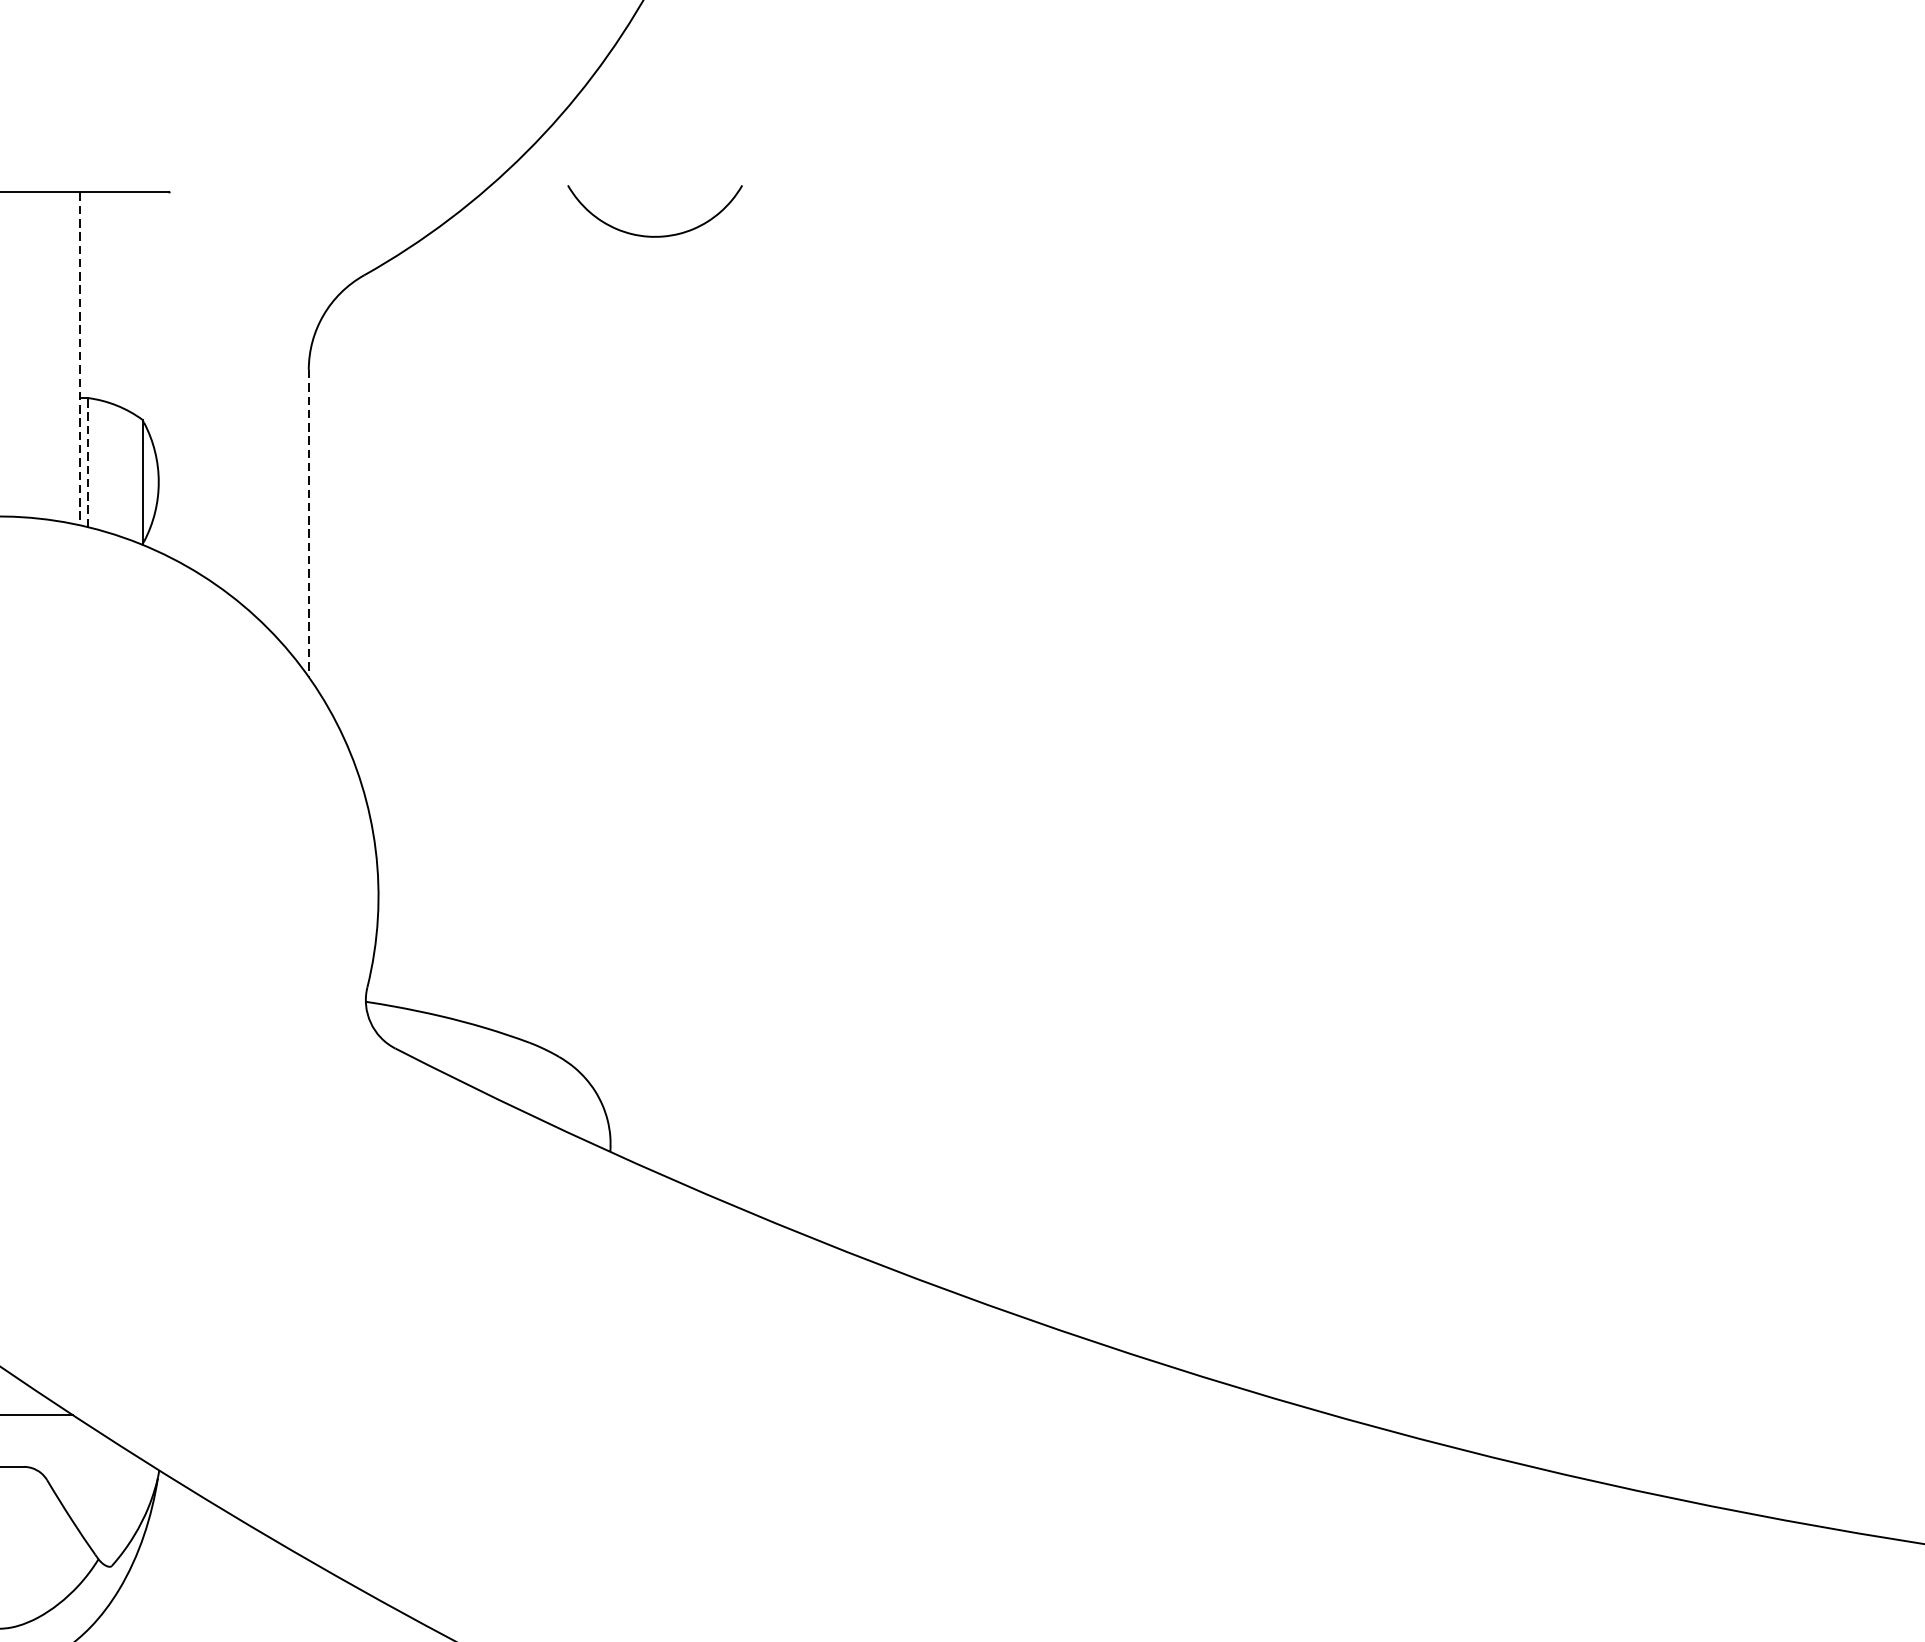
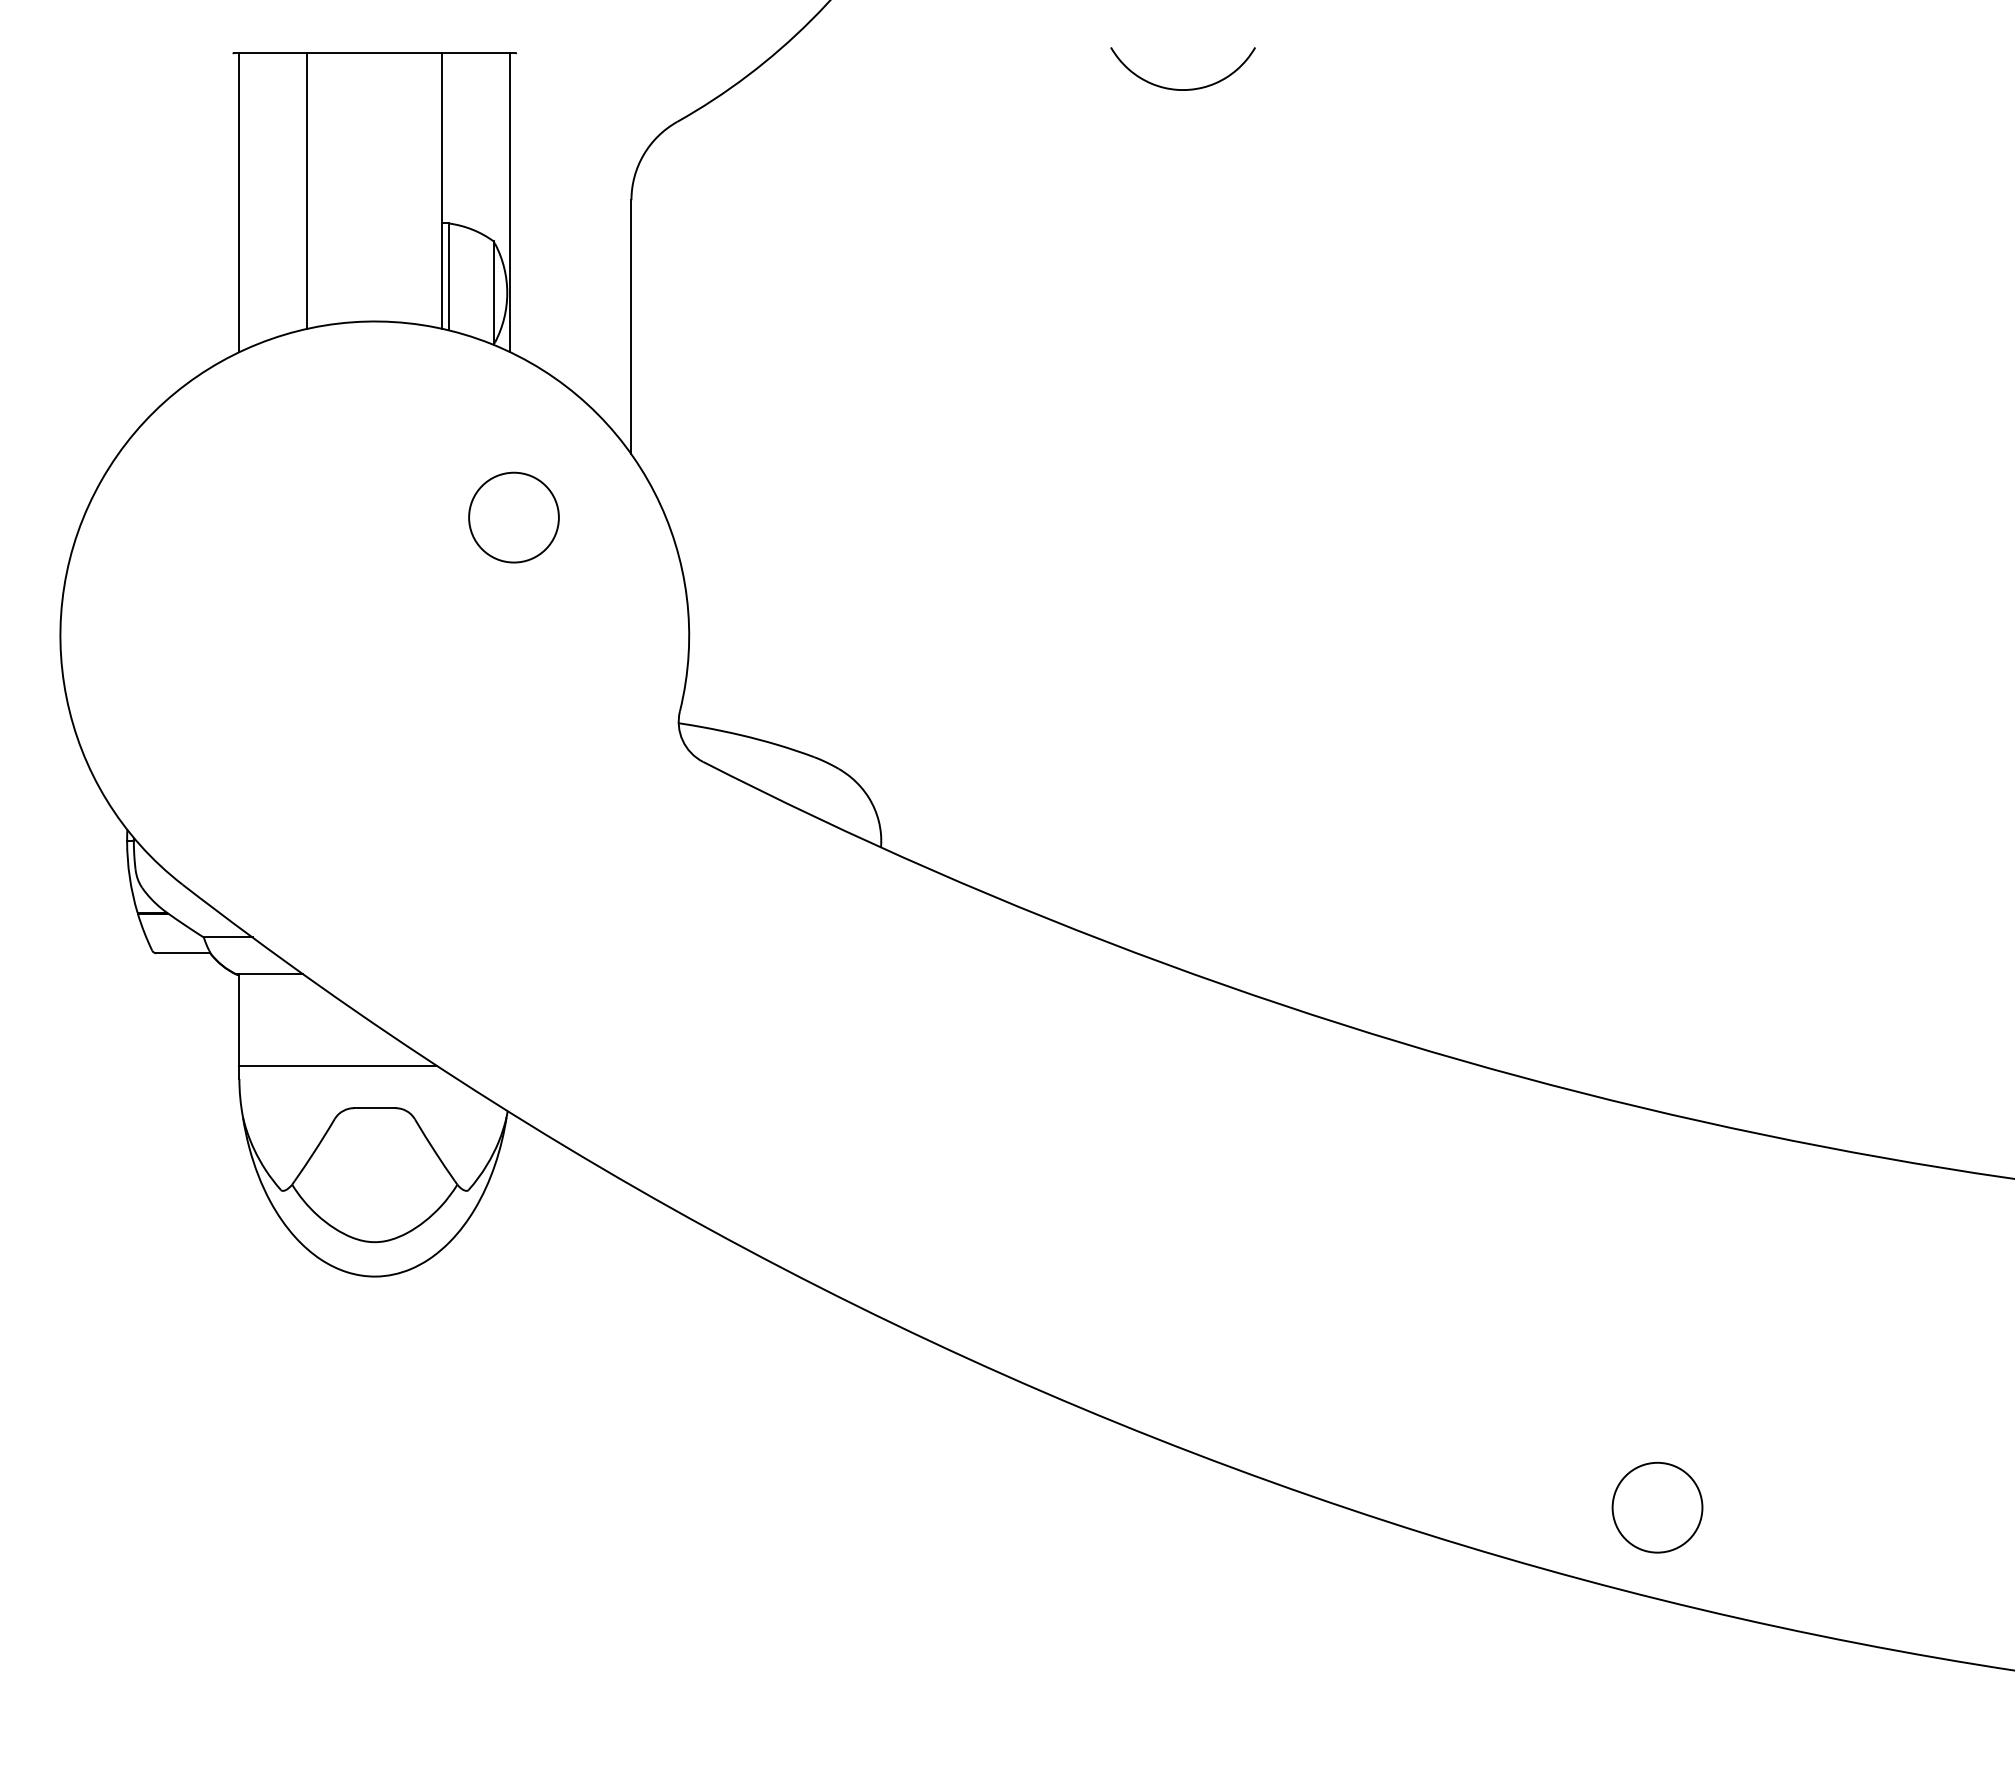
curve: (647, 234) -> (1176, 88), moved
line: (80, 359) -> (442, 191), dashed -> solid
line: (162, 372) -> (510, 202), added
line: (87, 462) -> (448, 276), dashed -> solid
line: (308, 523) -> (631, 327), dashed -> solid
circle: (166, 753) -> (513, 517), added

